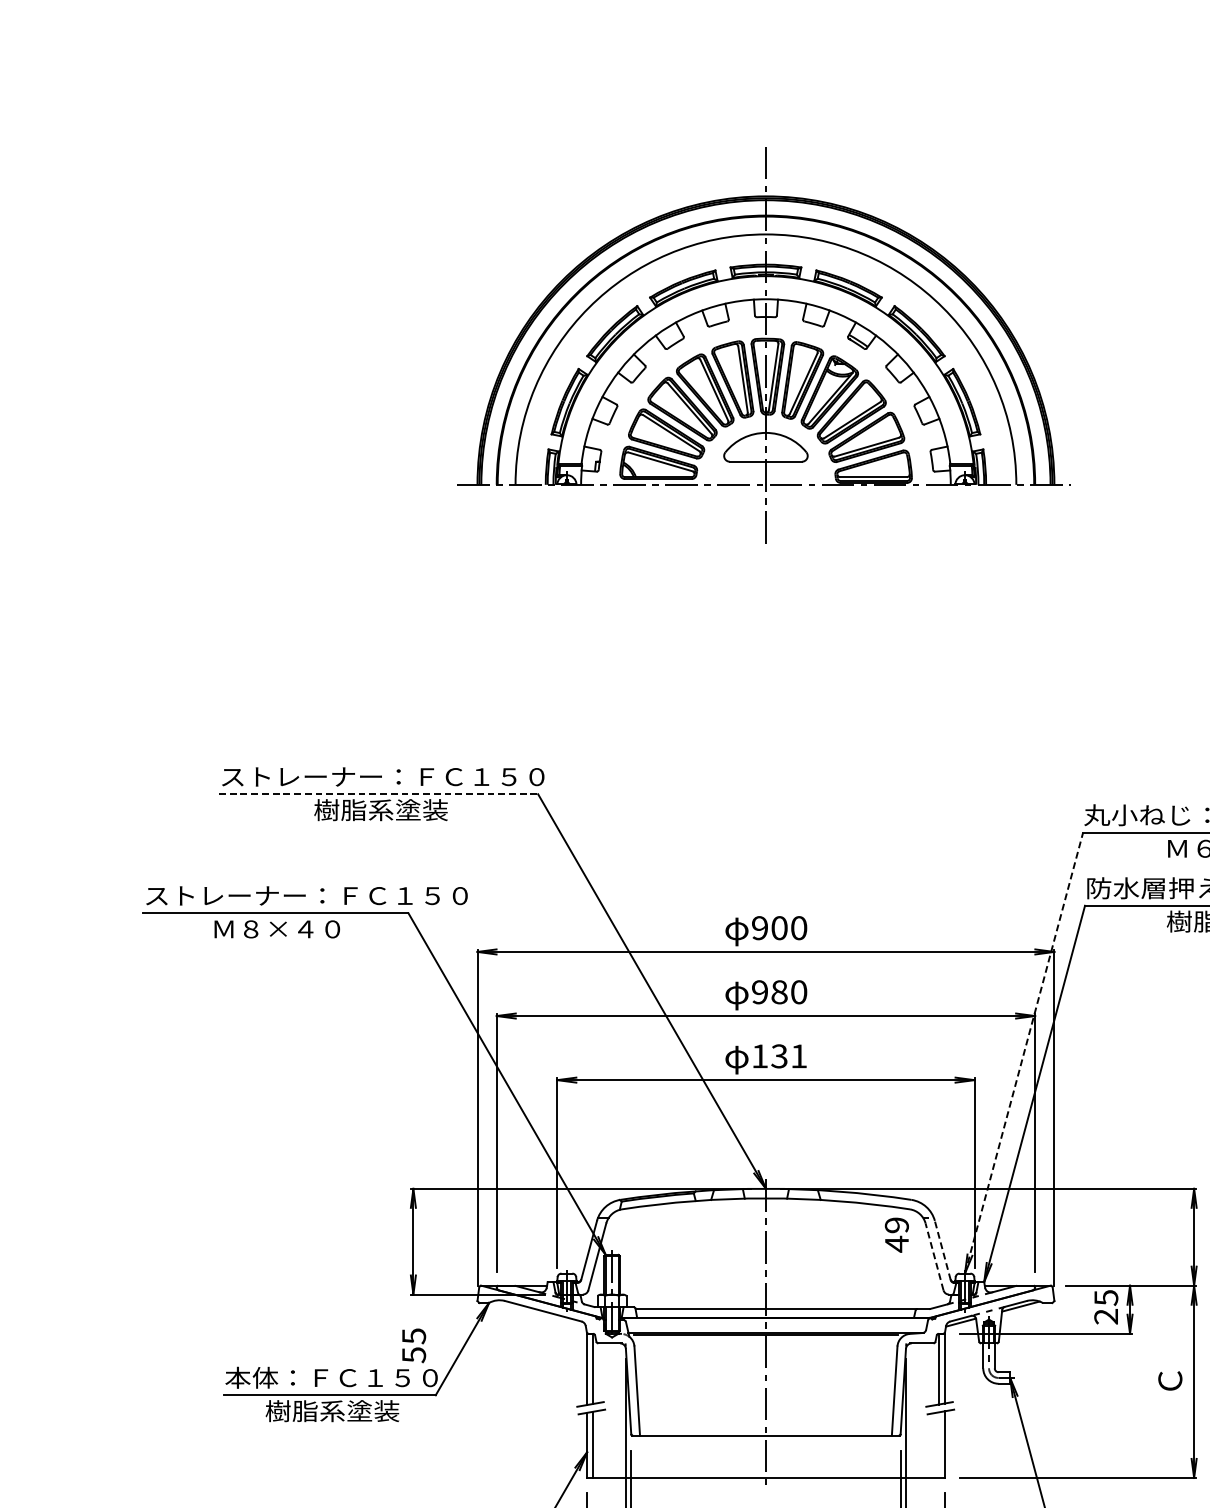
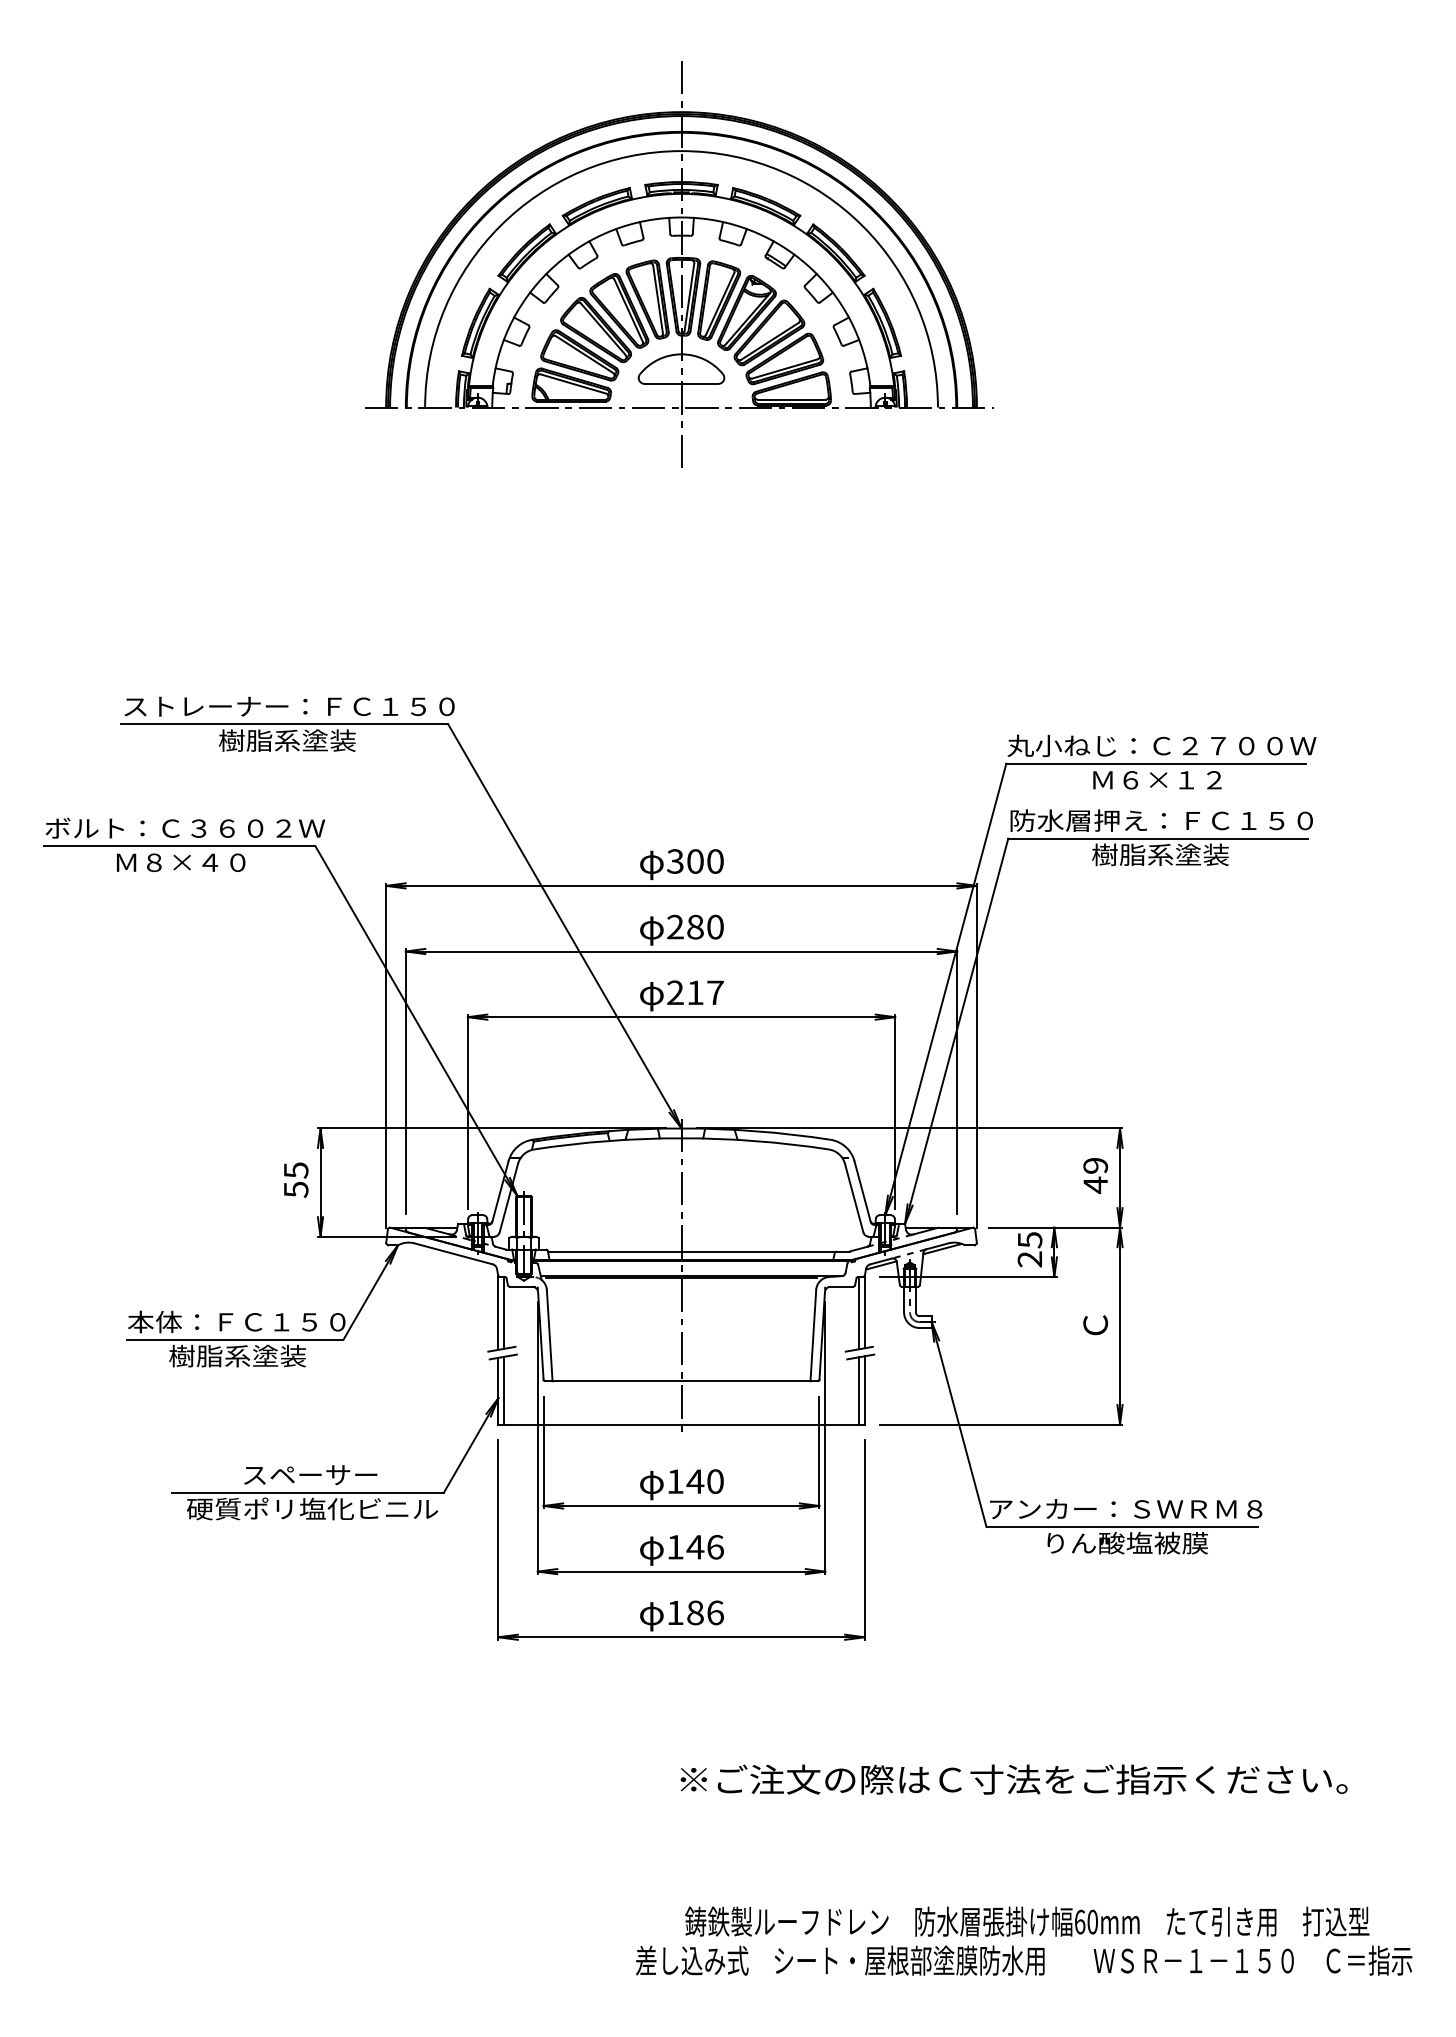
line: (379, 794) -> (285, 724), dashed -> solid
text: (305, 894) -> (210, 827), ストレーナー：ＦＣ１５０ -> ボルト：Ｃ３６０２Ｗ
text: (759, 928) -> (674, 861), 900 -> 300
text: (760, 992) -> (675, 927), 980 -> 280
line: (1023, 1053) -> (945, 989), dashed -> solid
text: (779, 1056) -> (695, 992), 131 -> 217
text: (896, 1234) -> (1095, 1175), moved
line: (942, 1250) -> (862, 1191), dashed -> solid
line: (934, 1256) -> (854, 1197), dashed -> solid
text: (414, 1346) -> (296, 1180), moved
line: (938, 1444) -> (858, 1390), added

